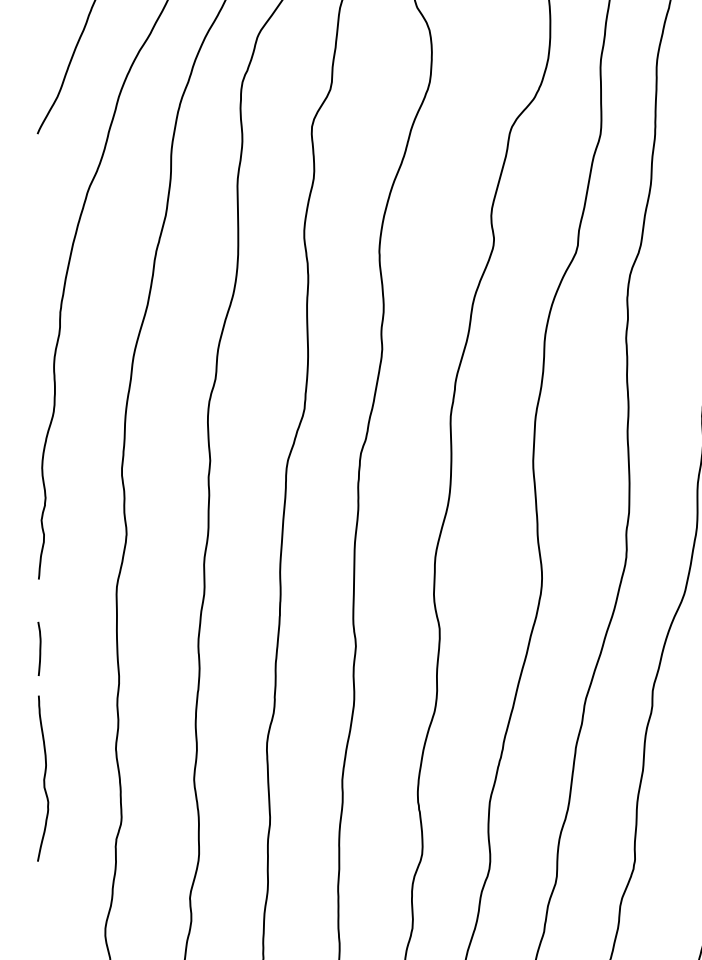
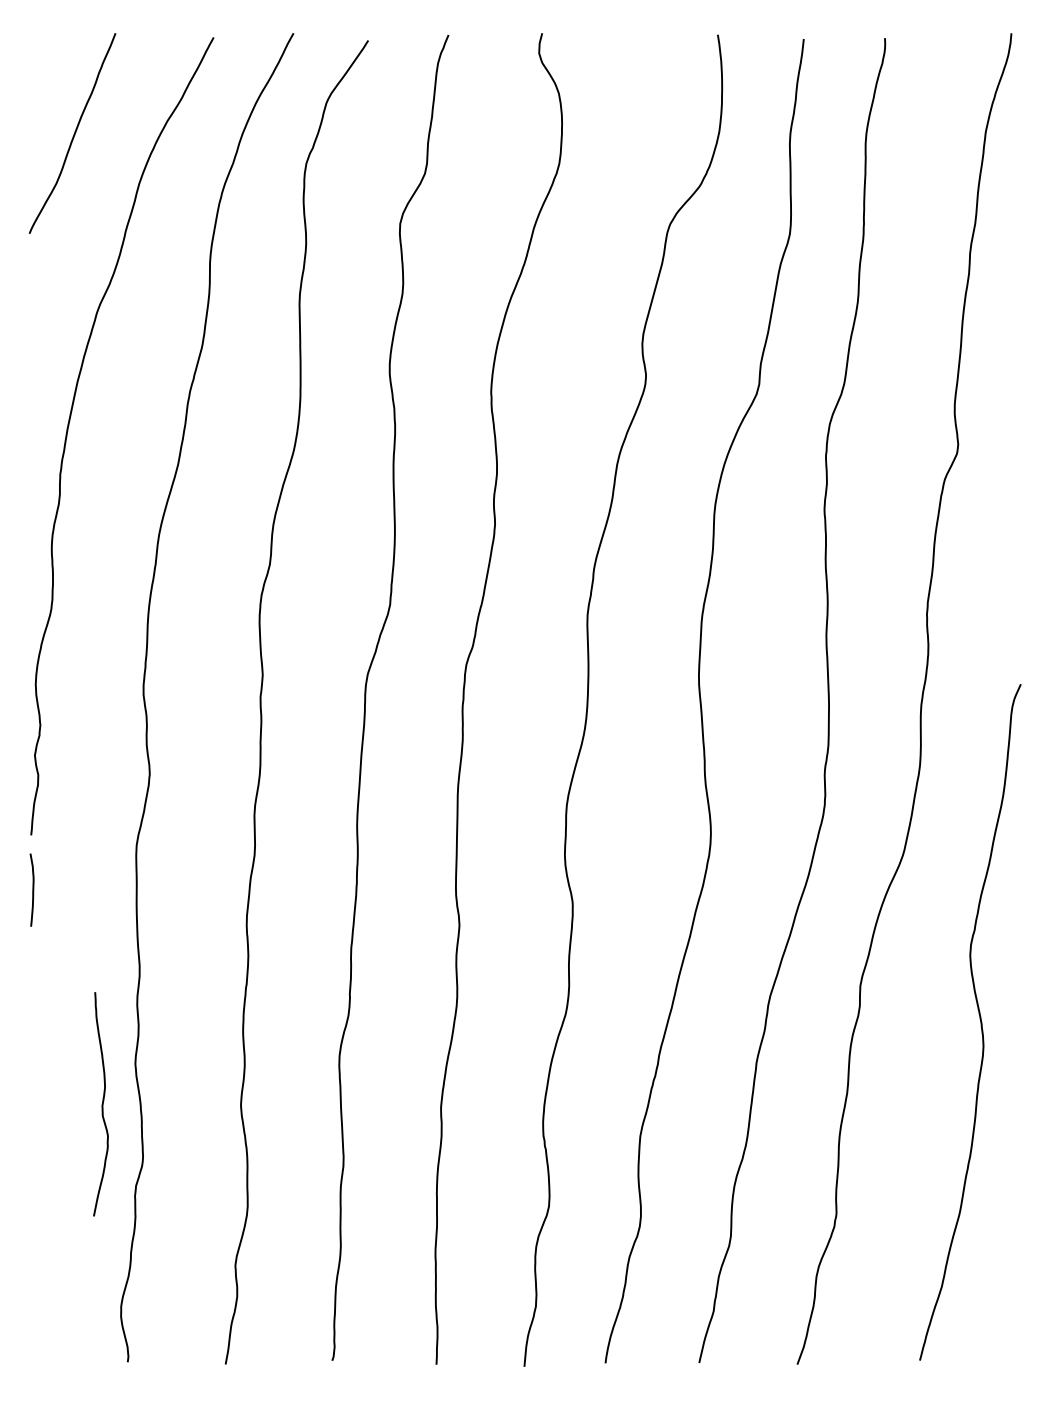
curve: (39, 648) -> (32, 889), moved
curve: (43, 778) -> (101, 1104), moved

